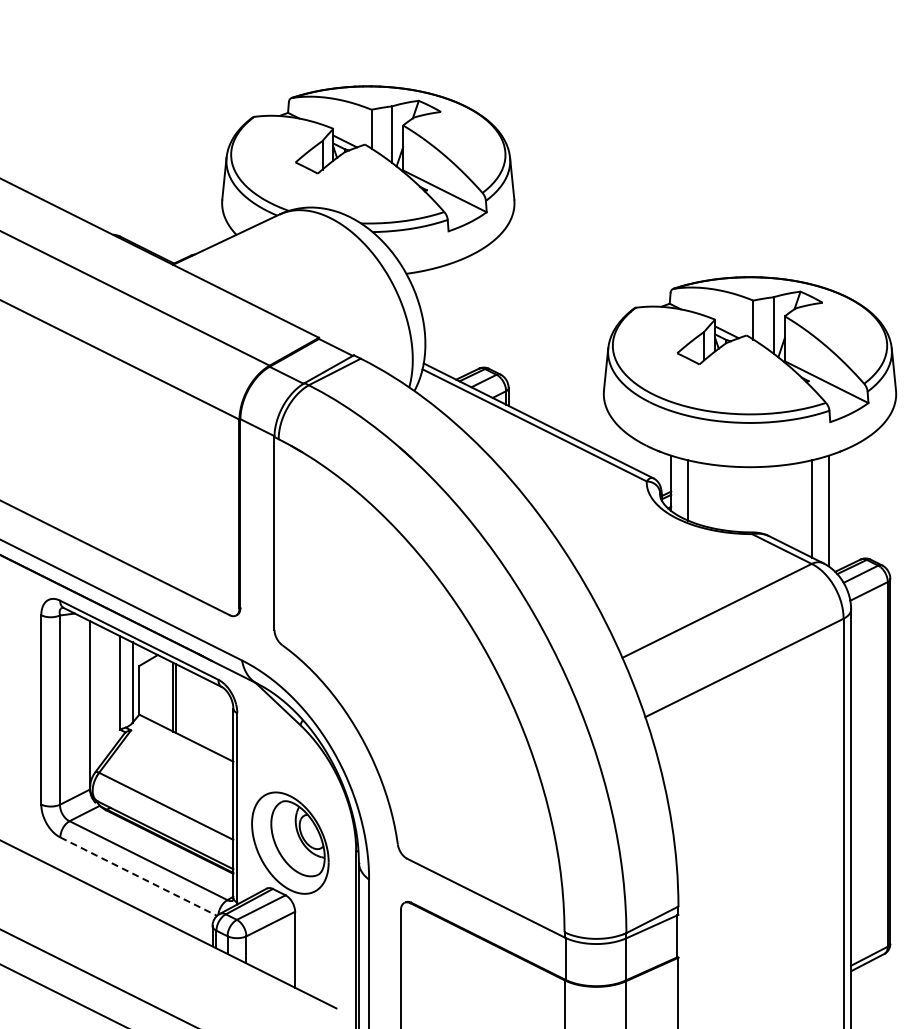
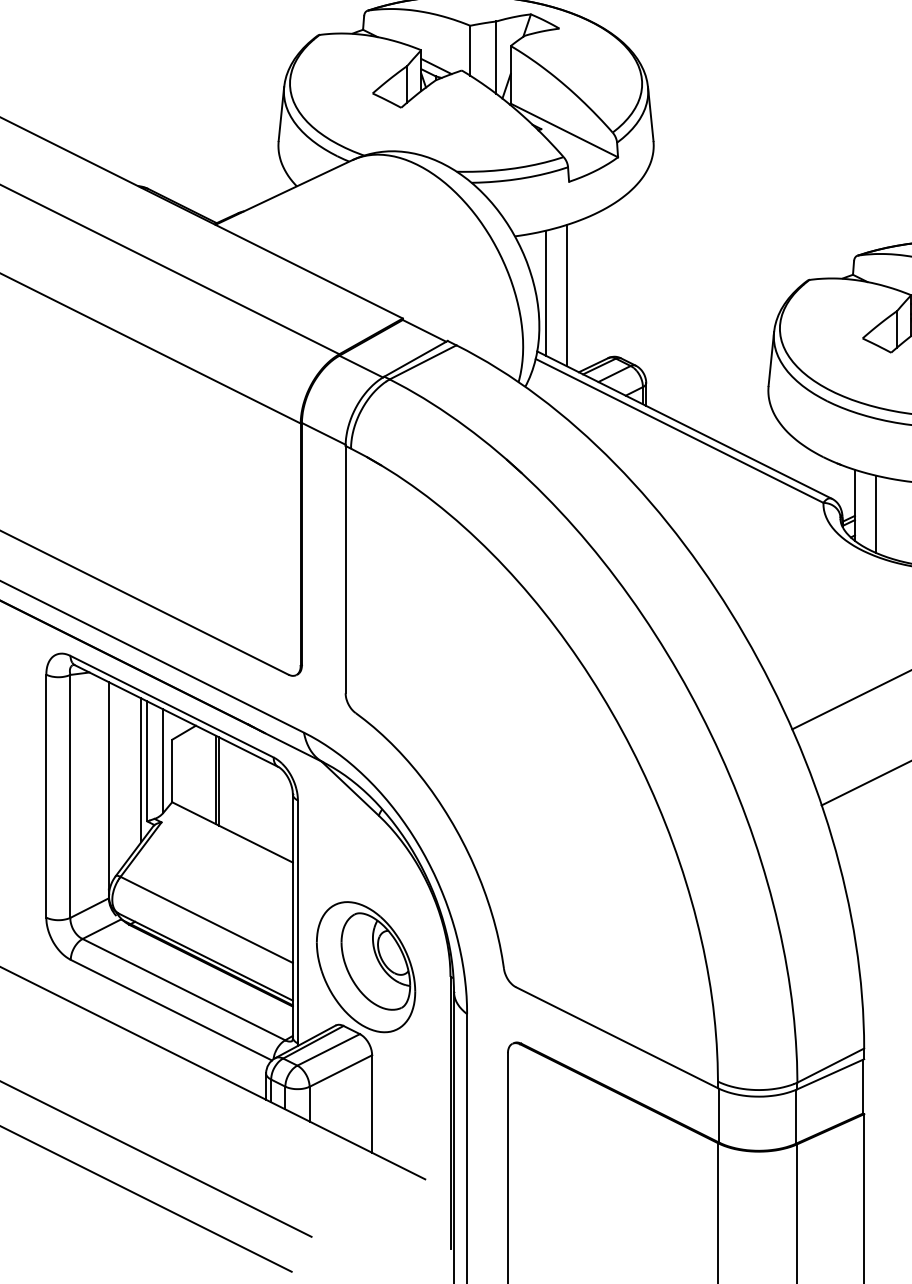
line: (430, 317) -> (545, 292), added
line: (447, 319) -> (567, 295), added
line: (115, 689) -> (141, 769), added
line: (138, 876) -> (171, 1009), dashed -> solid

